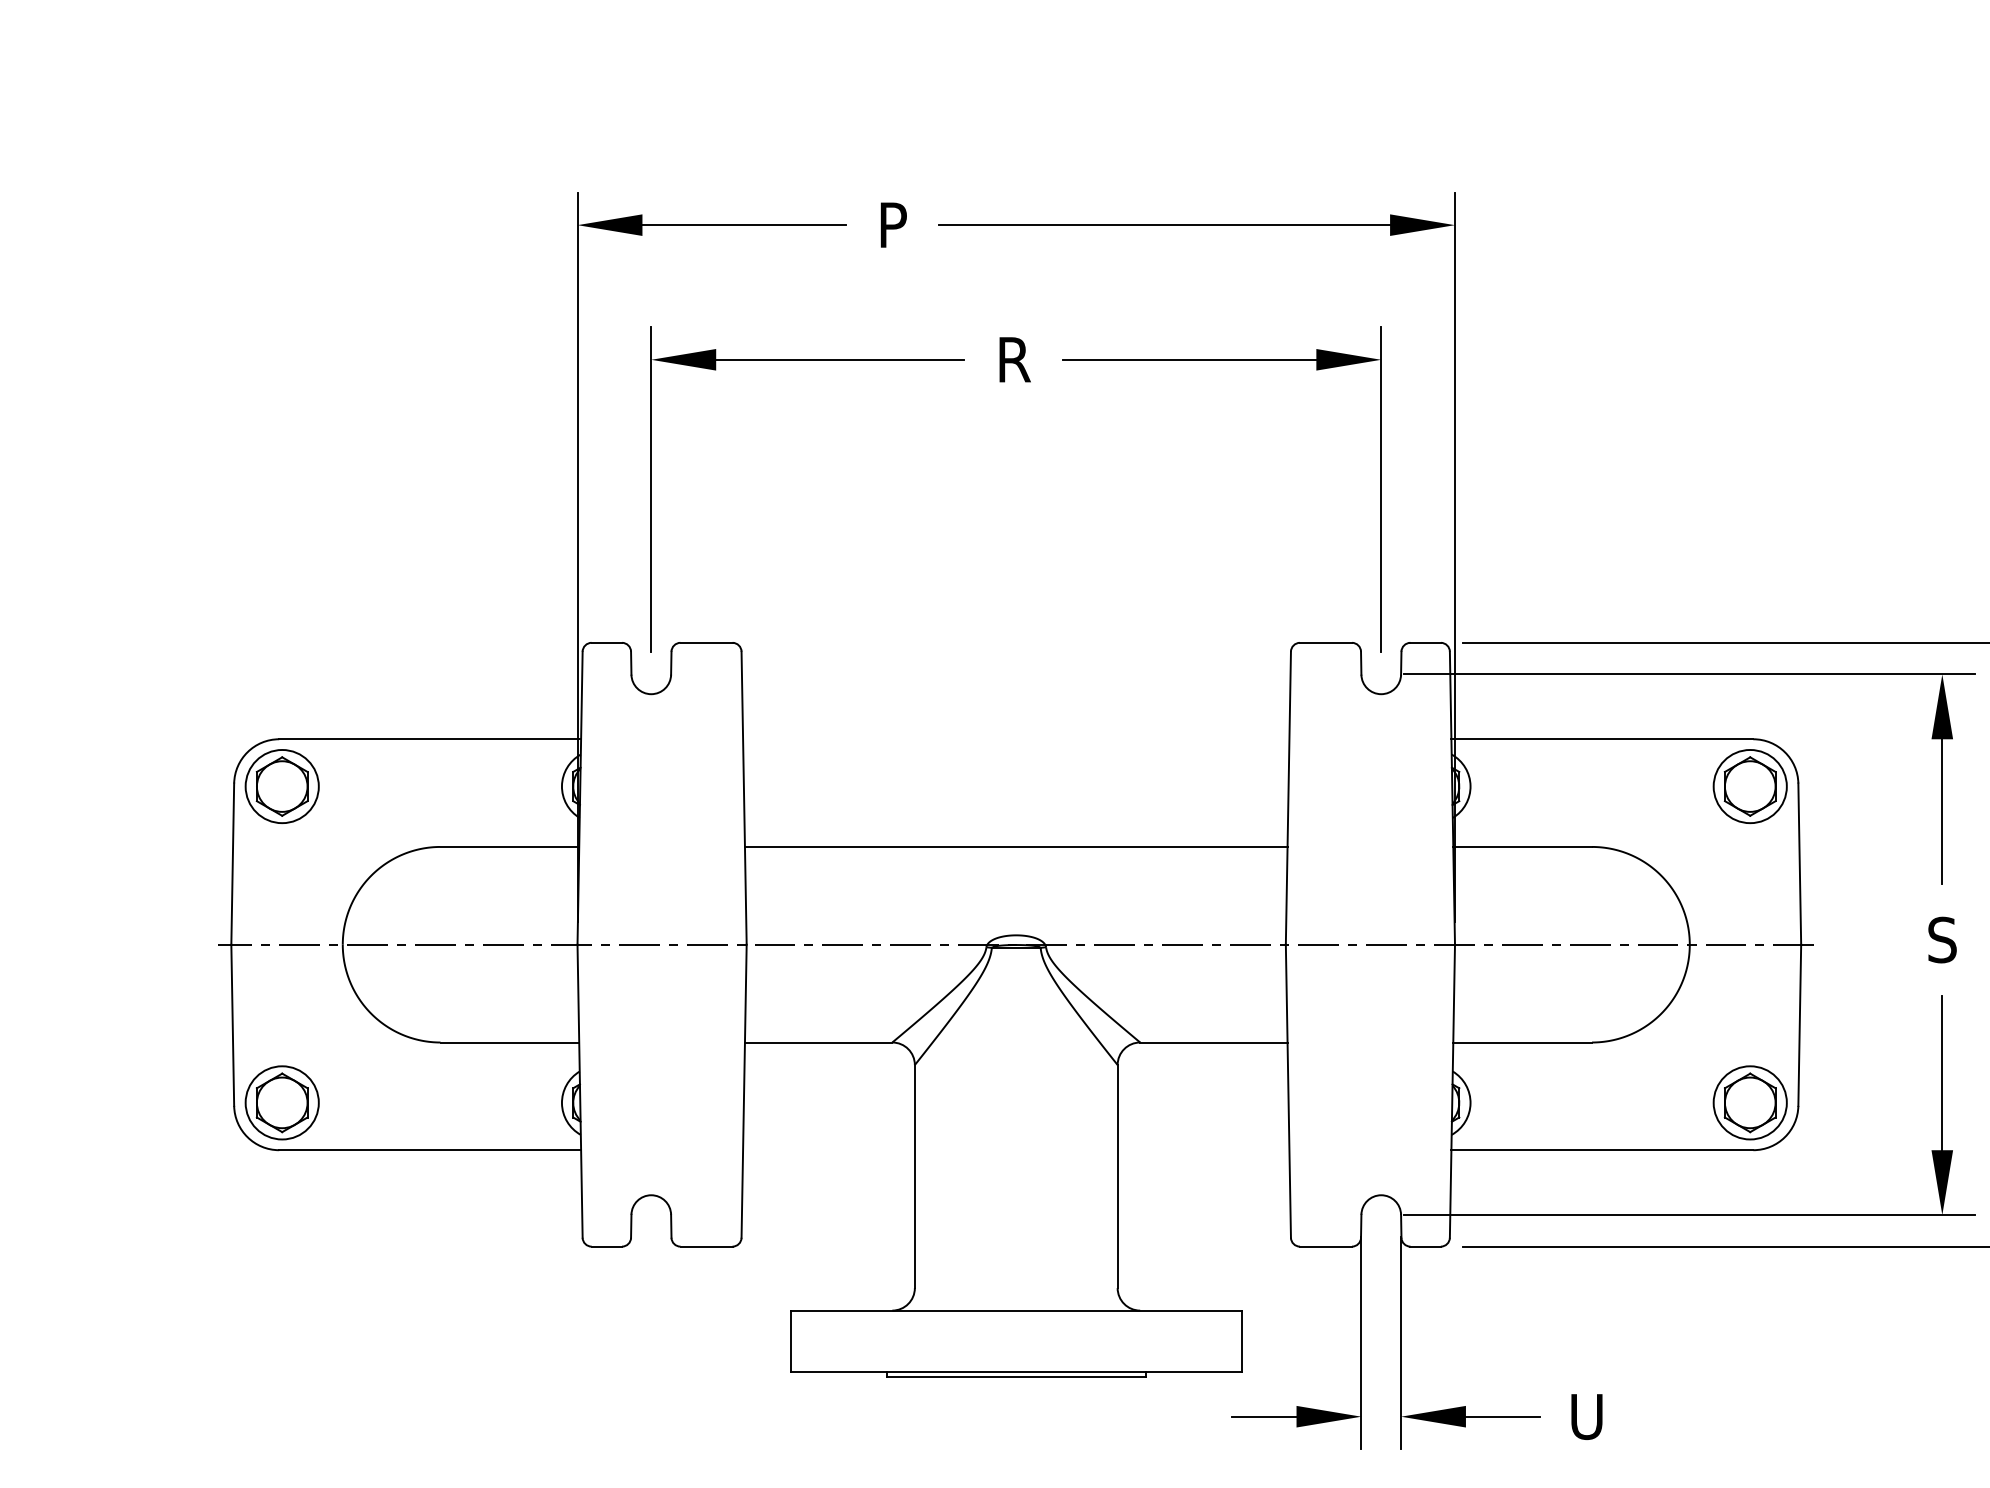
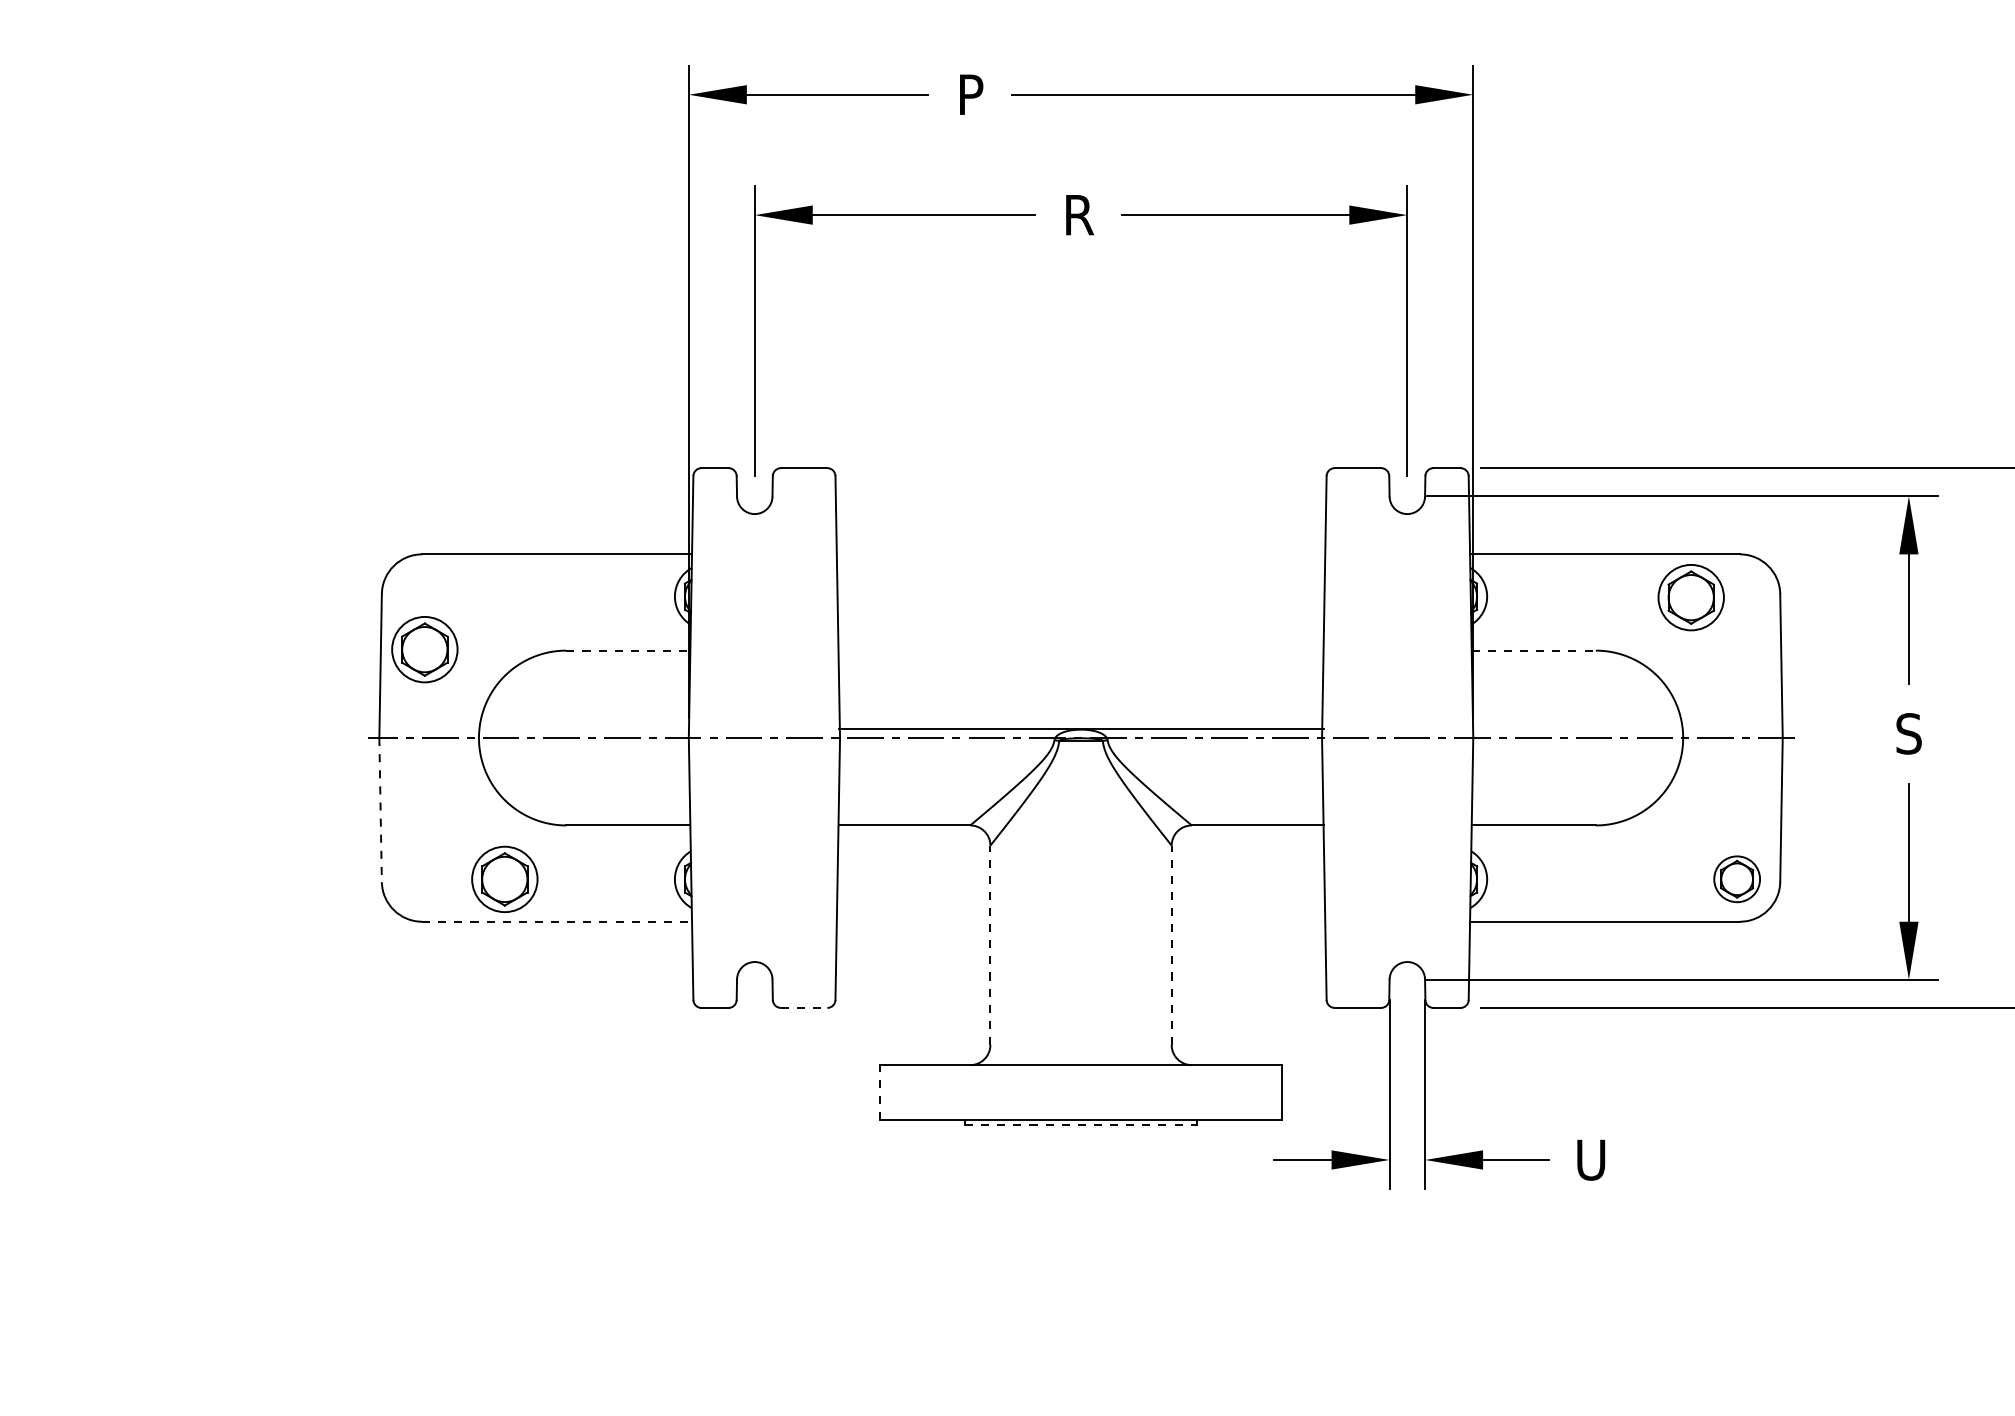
part: (281, 786) -> (424, 649), moved
part: (1749, 786) -> (1690, 597), moved
line: (510, 846) -> (628, 650), solid -> dashed
line: (1015, 846) -> (1080, 728), moved
line: (1523, 846) -> (1534, 650), solid -> dashed
line: (232, 1025) -> (380, 810), solid -> dashed
part: (281, 1101) -> (504, 878), moved
part: (1749, 1101) -> (1736, 878), size x0.7
line: (430, 1149) -> (557, 921), solid -> dashed
line: (914, 1176) -> (990, 945), solid -> dashed
line: (1117, 1176) -> (1171, 945), solid -> dashed
line: (706, 1246) -> (804, 1007), solid -> dashed
line: (790, 1341) -> (879, 1092), solid -> dashed
line: (1016, 1377) -> (1081, 1124), solid -> dashed

